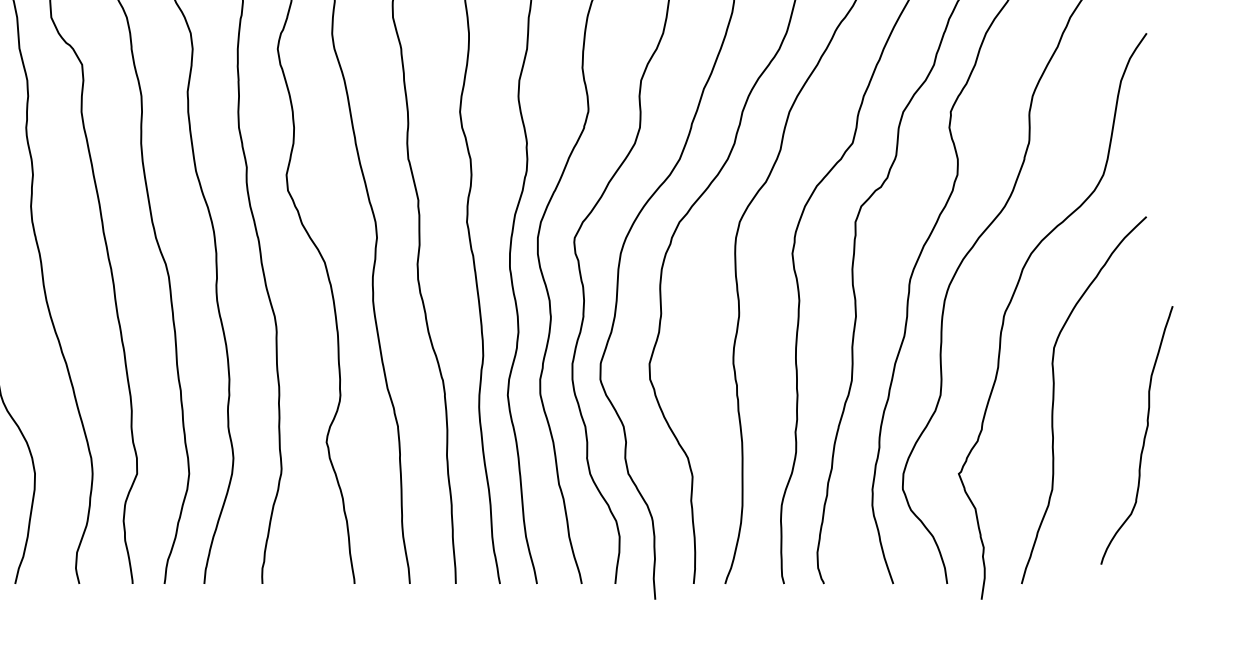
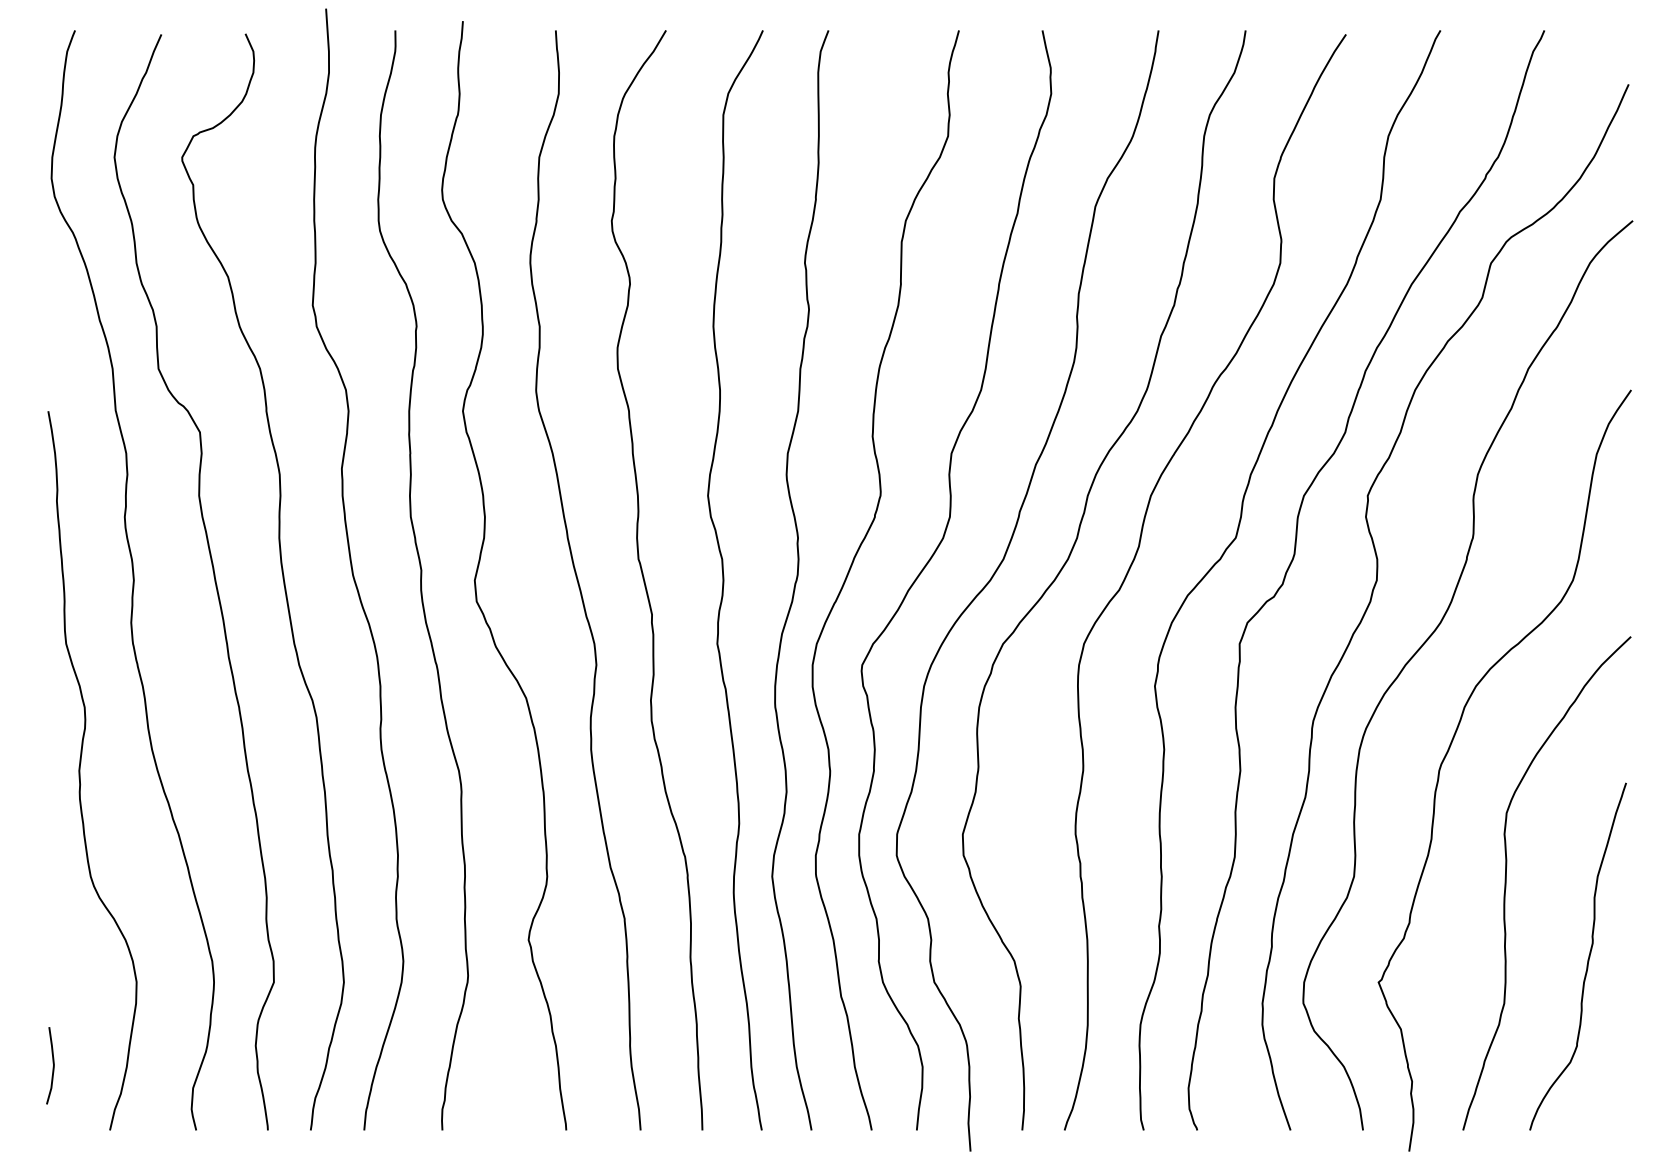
curve: (1143, 437) -> (1587, 959), moved

